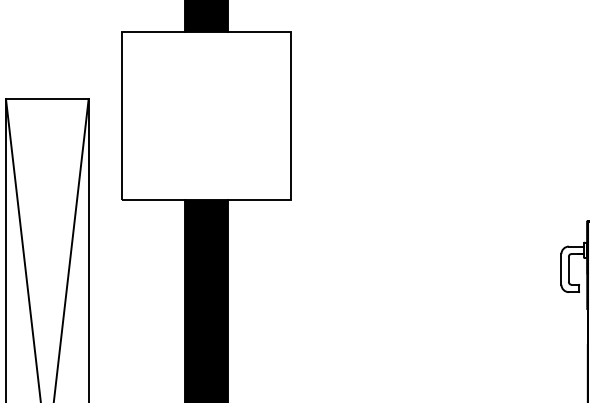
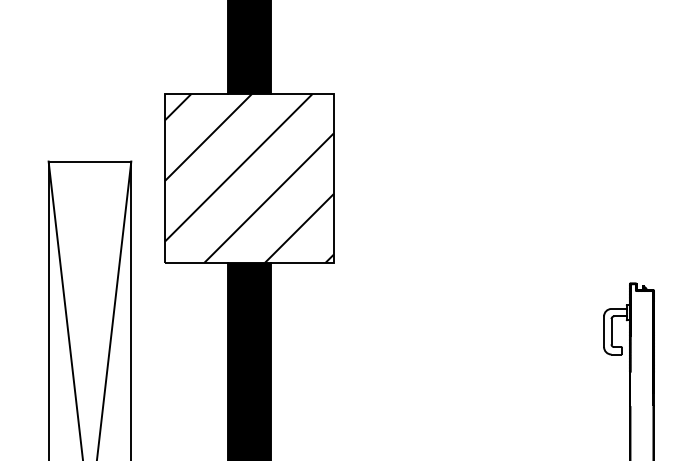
hatch: (206, 116) -> (249, 178), added

